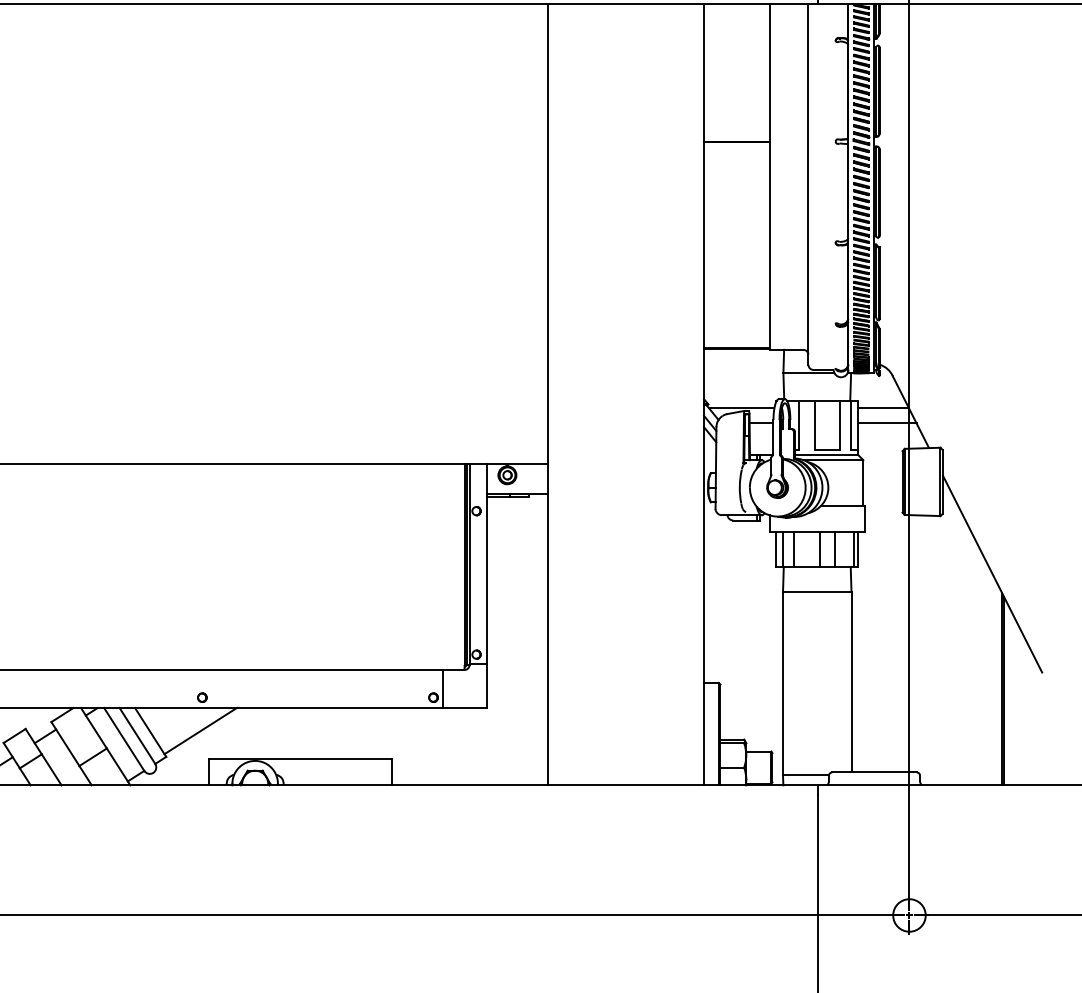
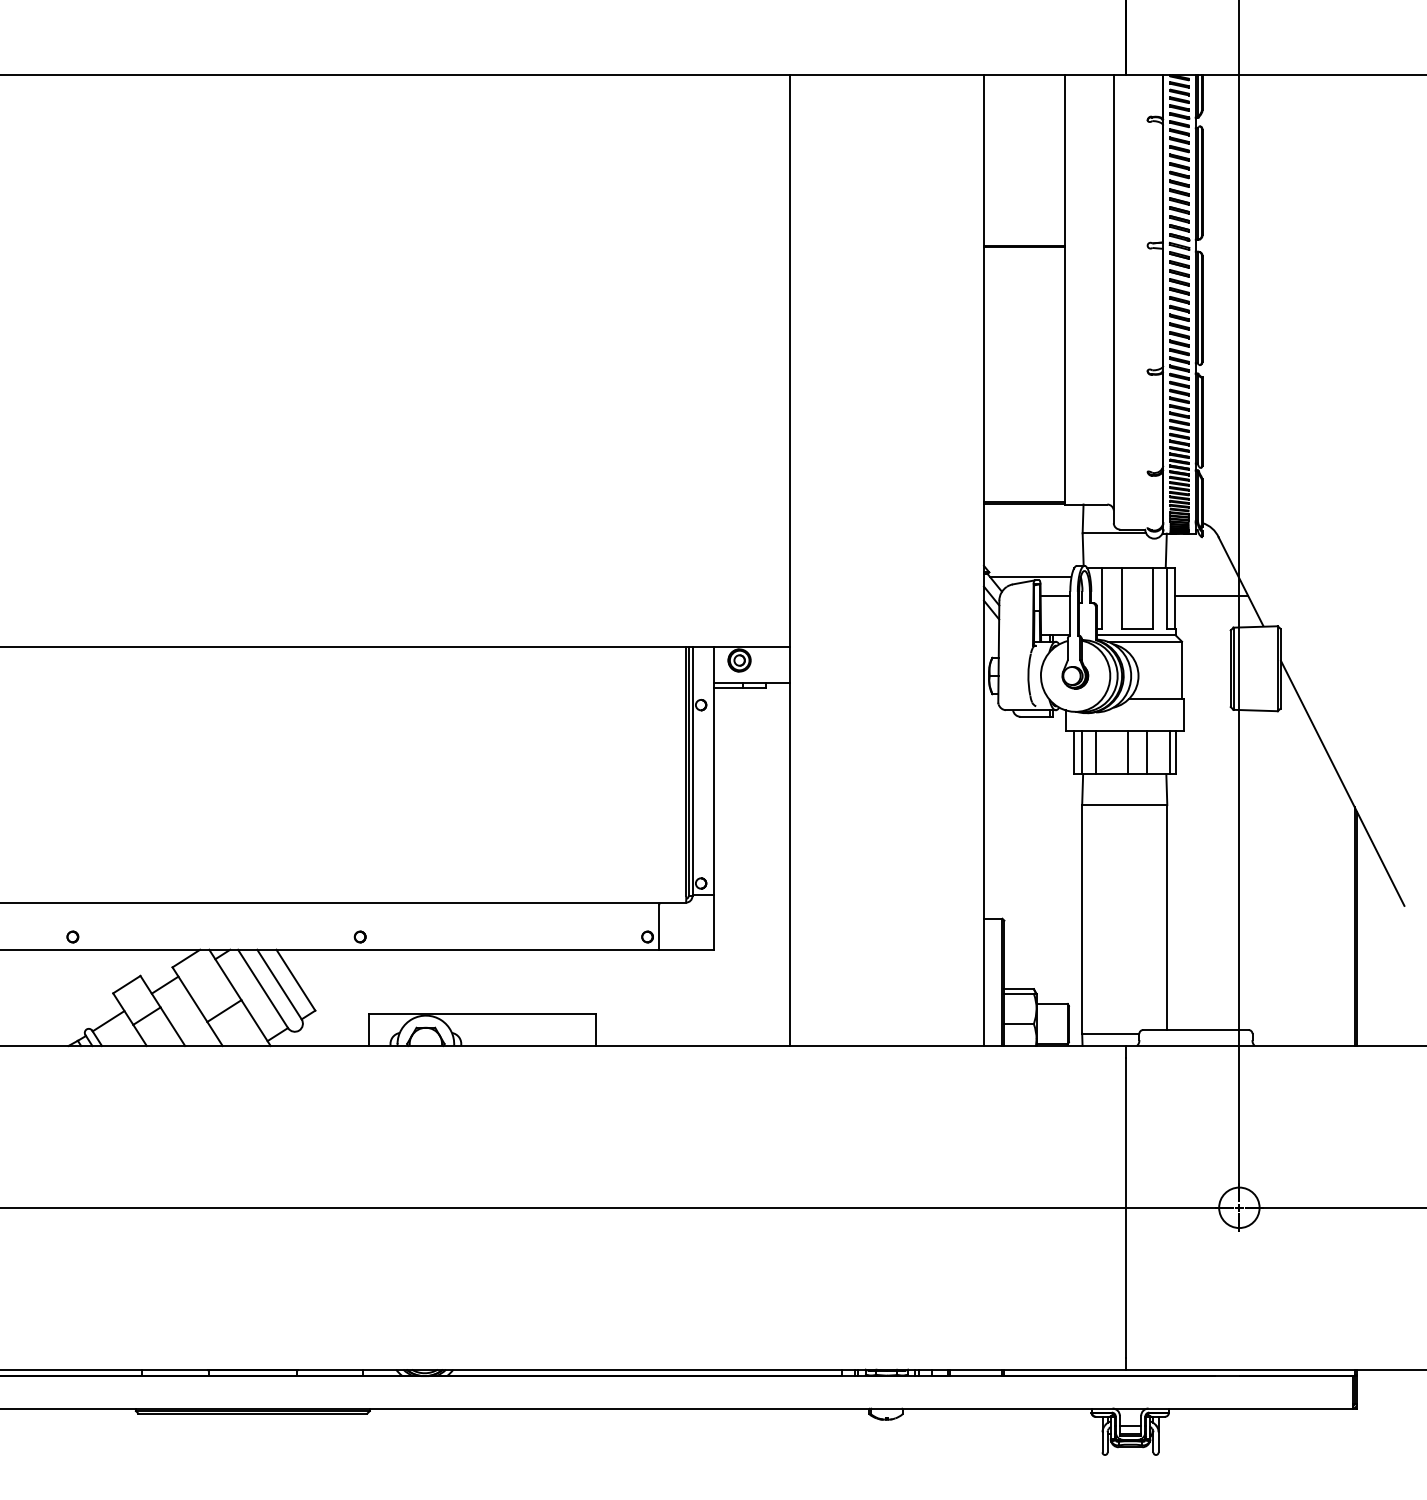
line: (883, 408) -> (1206, 577), removed
line: (200, 731) -> (358, 978), removed

